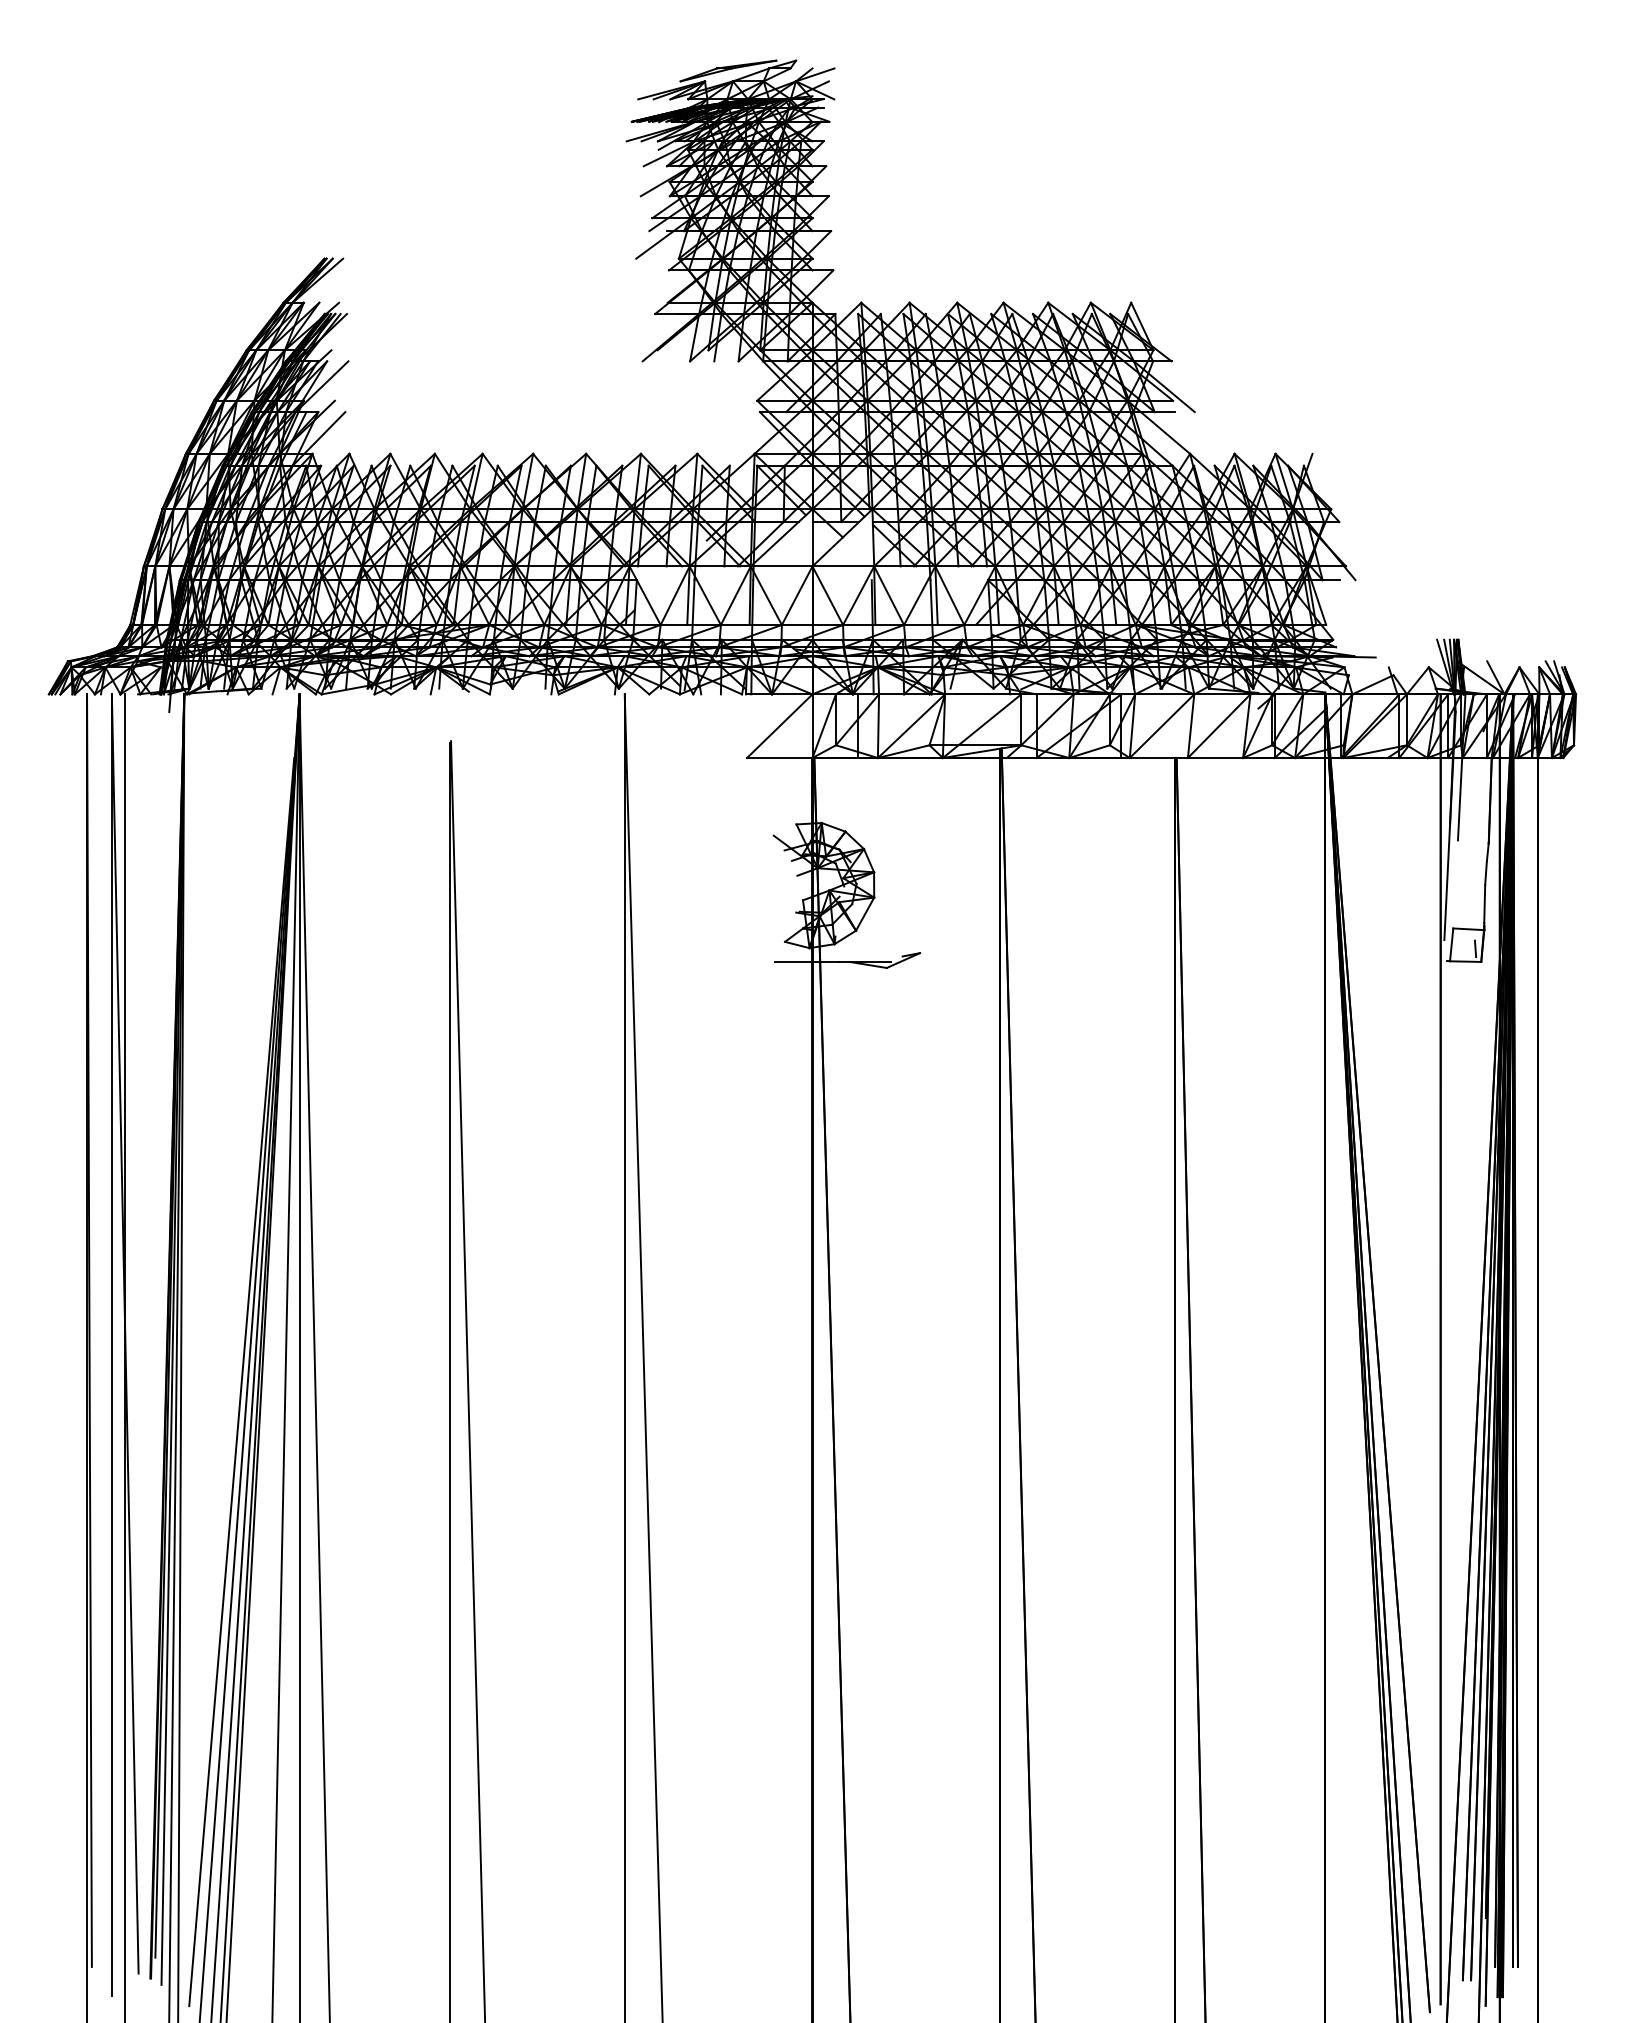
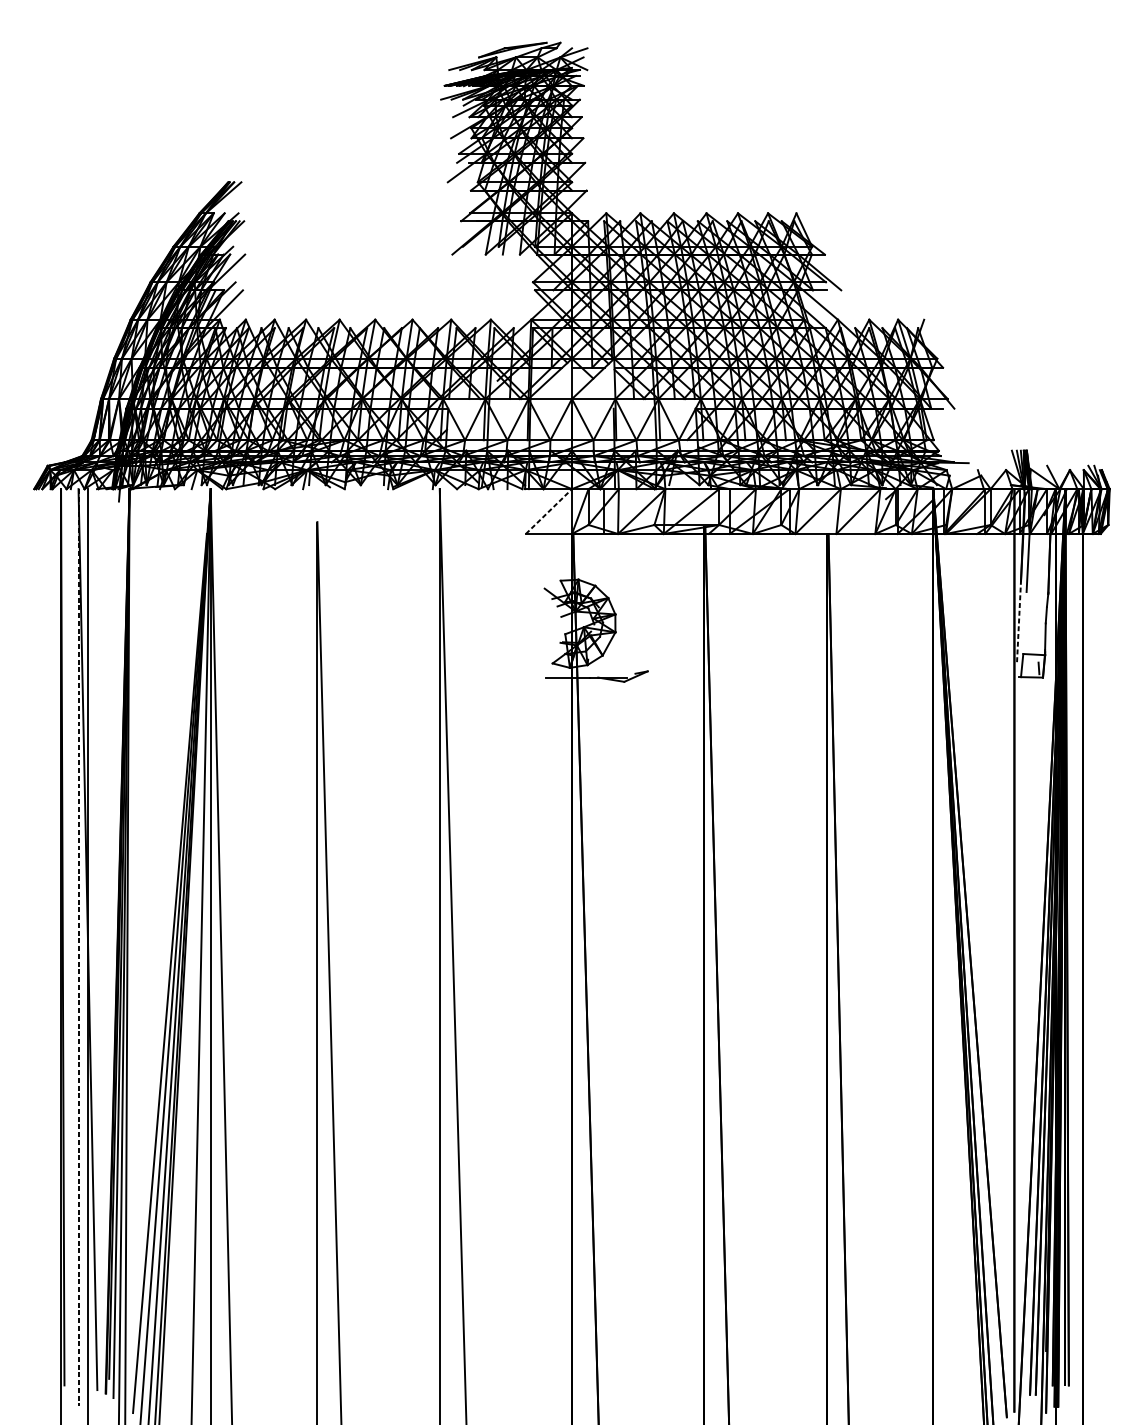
line: (779, 726) -> (548, 511), solid -> dashed
line: (1447, 882) -> (1019, 621), solid -> dashed
line: (111, 1345) -> (78, 947), solid -> dashed

